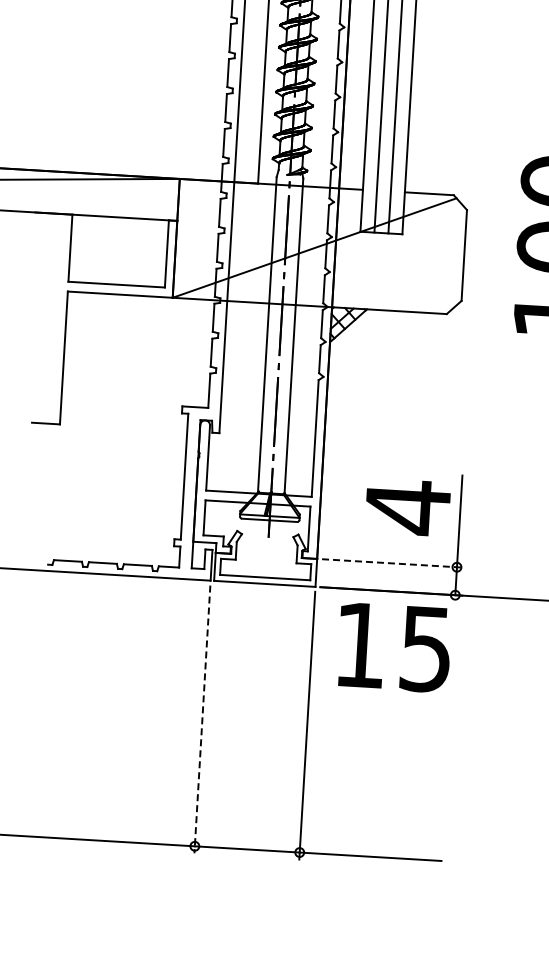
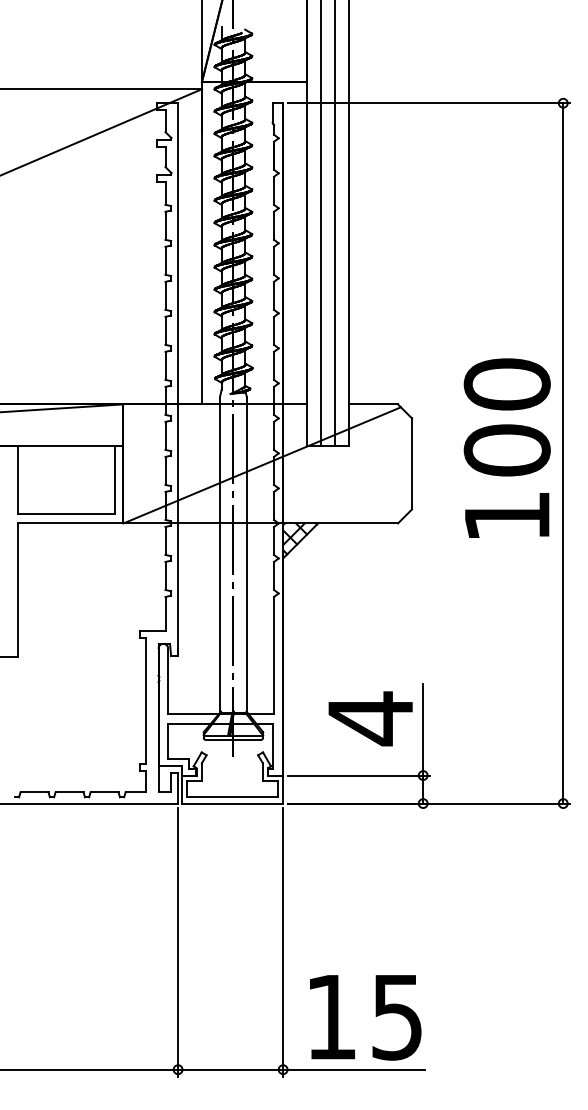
line: (393, 563) -> (359, 775), dashed -> solid
text: (394, 647) -> (365, 1017), moved
line: (202, 720) -> (178, 943), dashed -> solid

